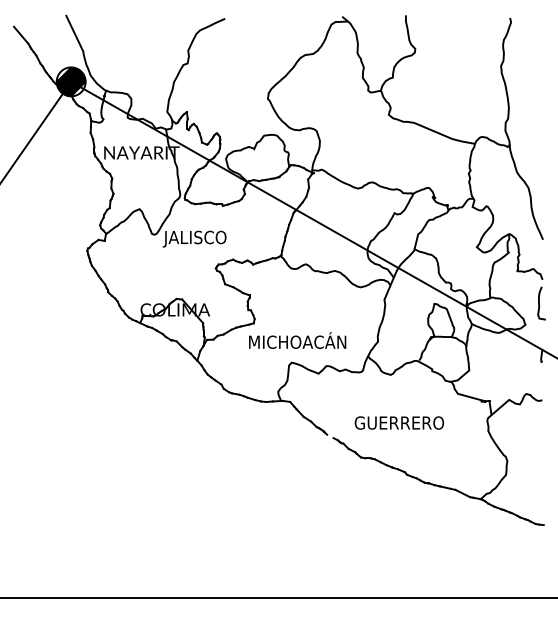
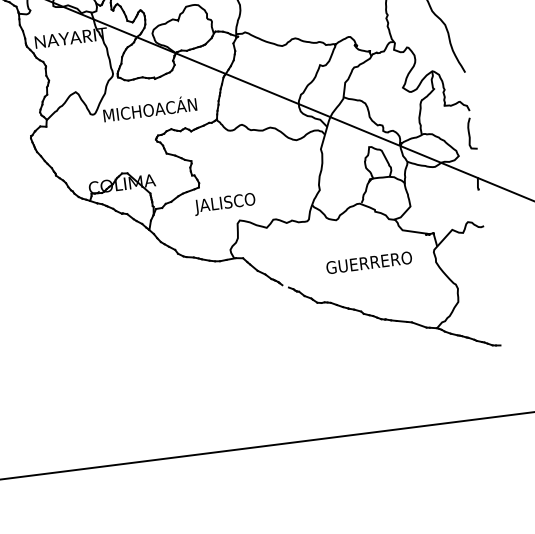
text: (212, 237) -> (148, 110), JALISCO -> MICHOACÁN
text: (296, 342) -> (241, 200), MICHOACÁN -> JALISCO
text: (399, 422) -> (369, 262), moved

